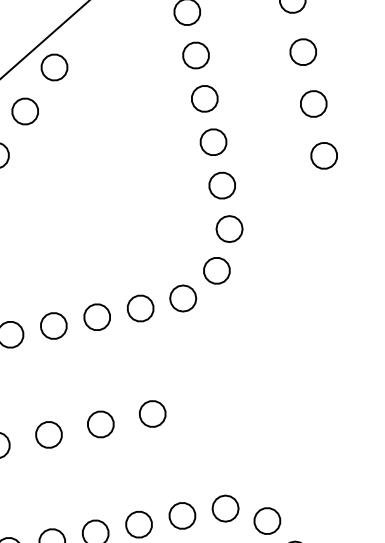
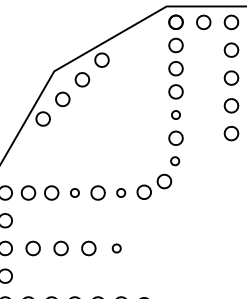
part: (212, 141) -> (175, 114), size x0.6
part: (227, 227) -> (174, 160), size x0.6
part: (138, 307) -> (120, 192), size x0.6
part: (52, 325) -> (74, 192), size x0.6
part: (152, 414) -> (116, 248), size x0.6

